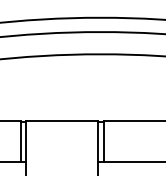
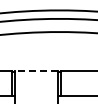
line: (61, 120) -> (36, 71), solid -> dashed

